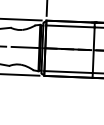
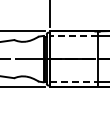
line: (70, 26) -> (73, 36), solid -> dashed
line: (69, 71) -> (74, 81), solid -> dashed

